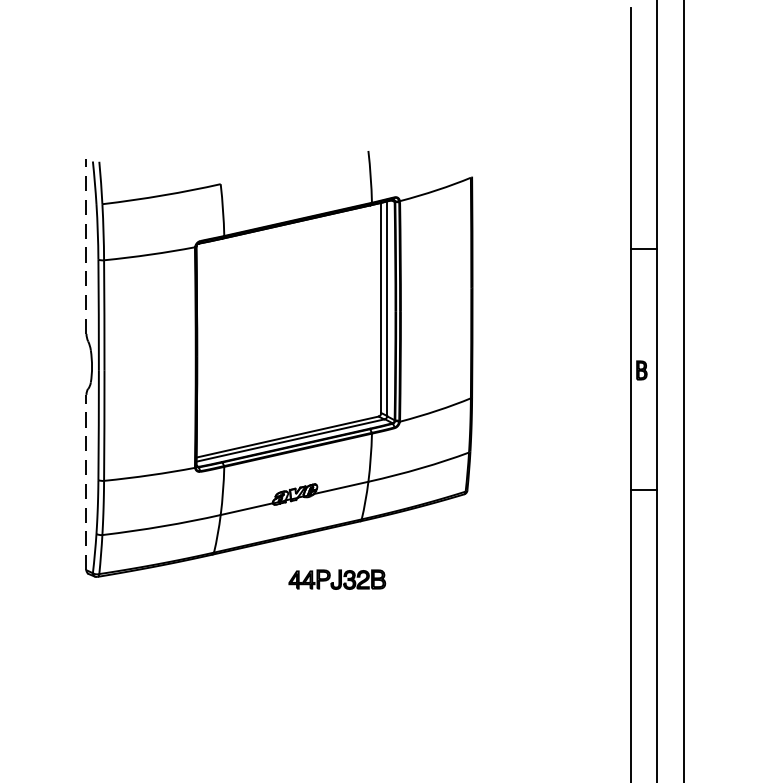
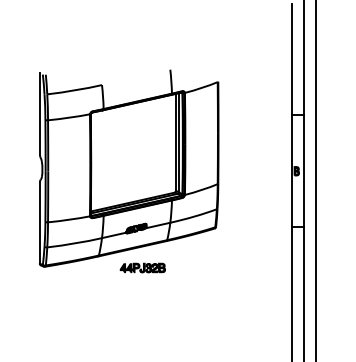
line: (85, 245) -> (39, 113), dashed -> solid
line: (85, 483) -> (39, 223), dashed -> solid
part: (336, 578) -> (142, 267), moved

